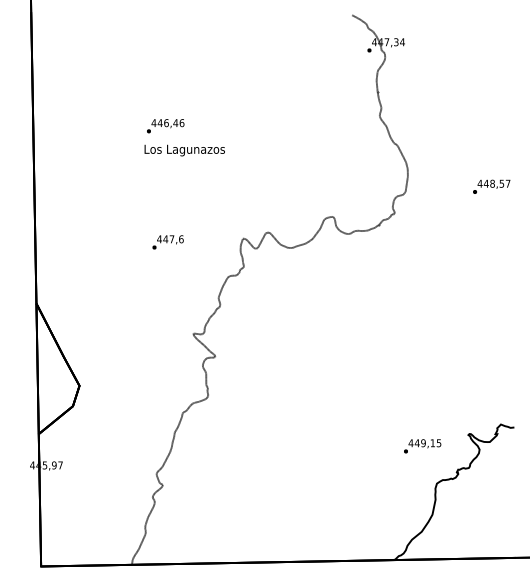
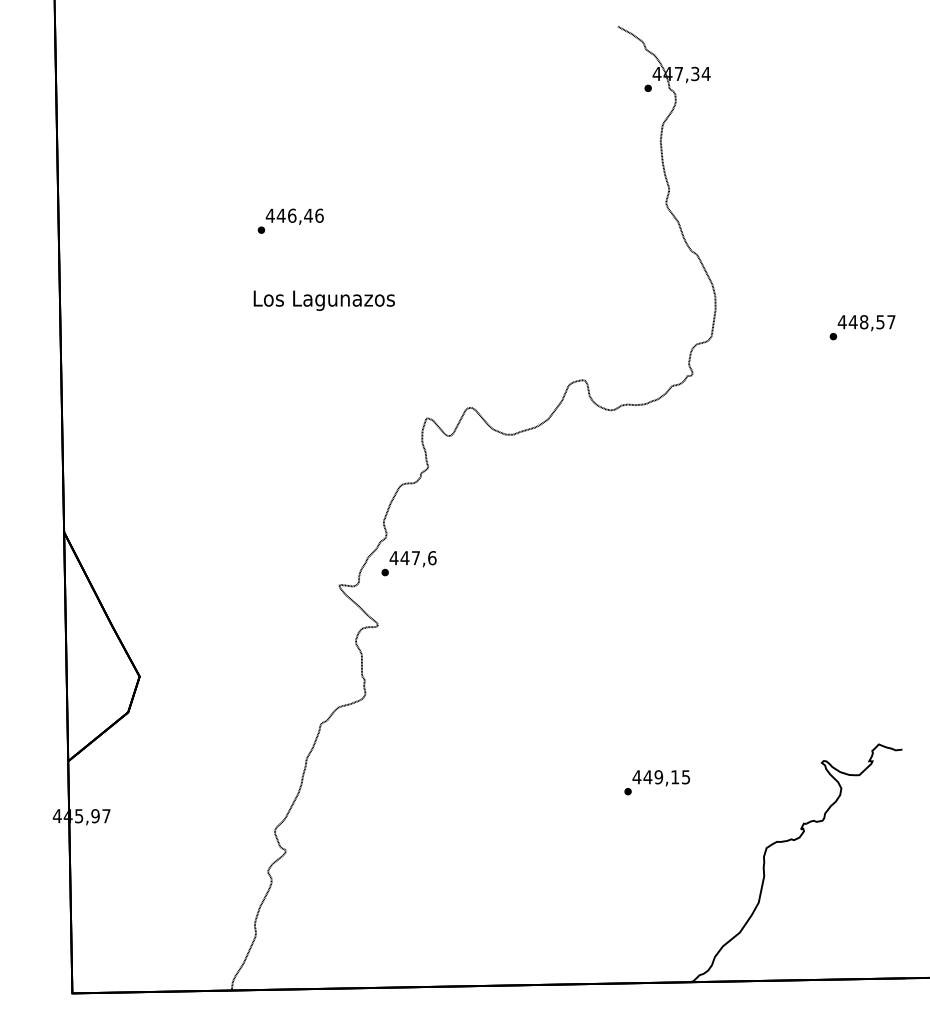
text: (184, 150) -> (323, 300), moved
text: (167, 242) -> (407, 563), moved
text: (422, 446) -> (657, 782), moved

